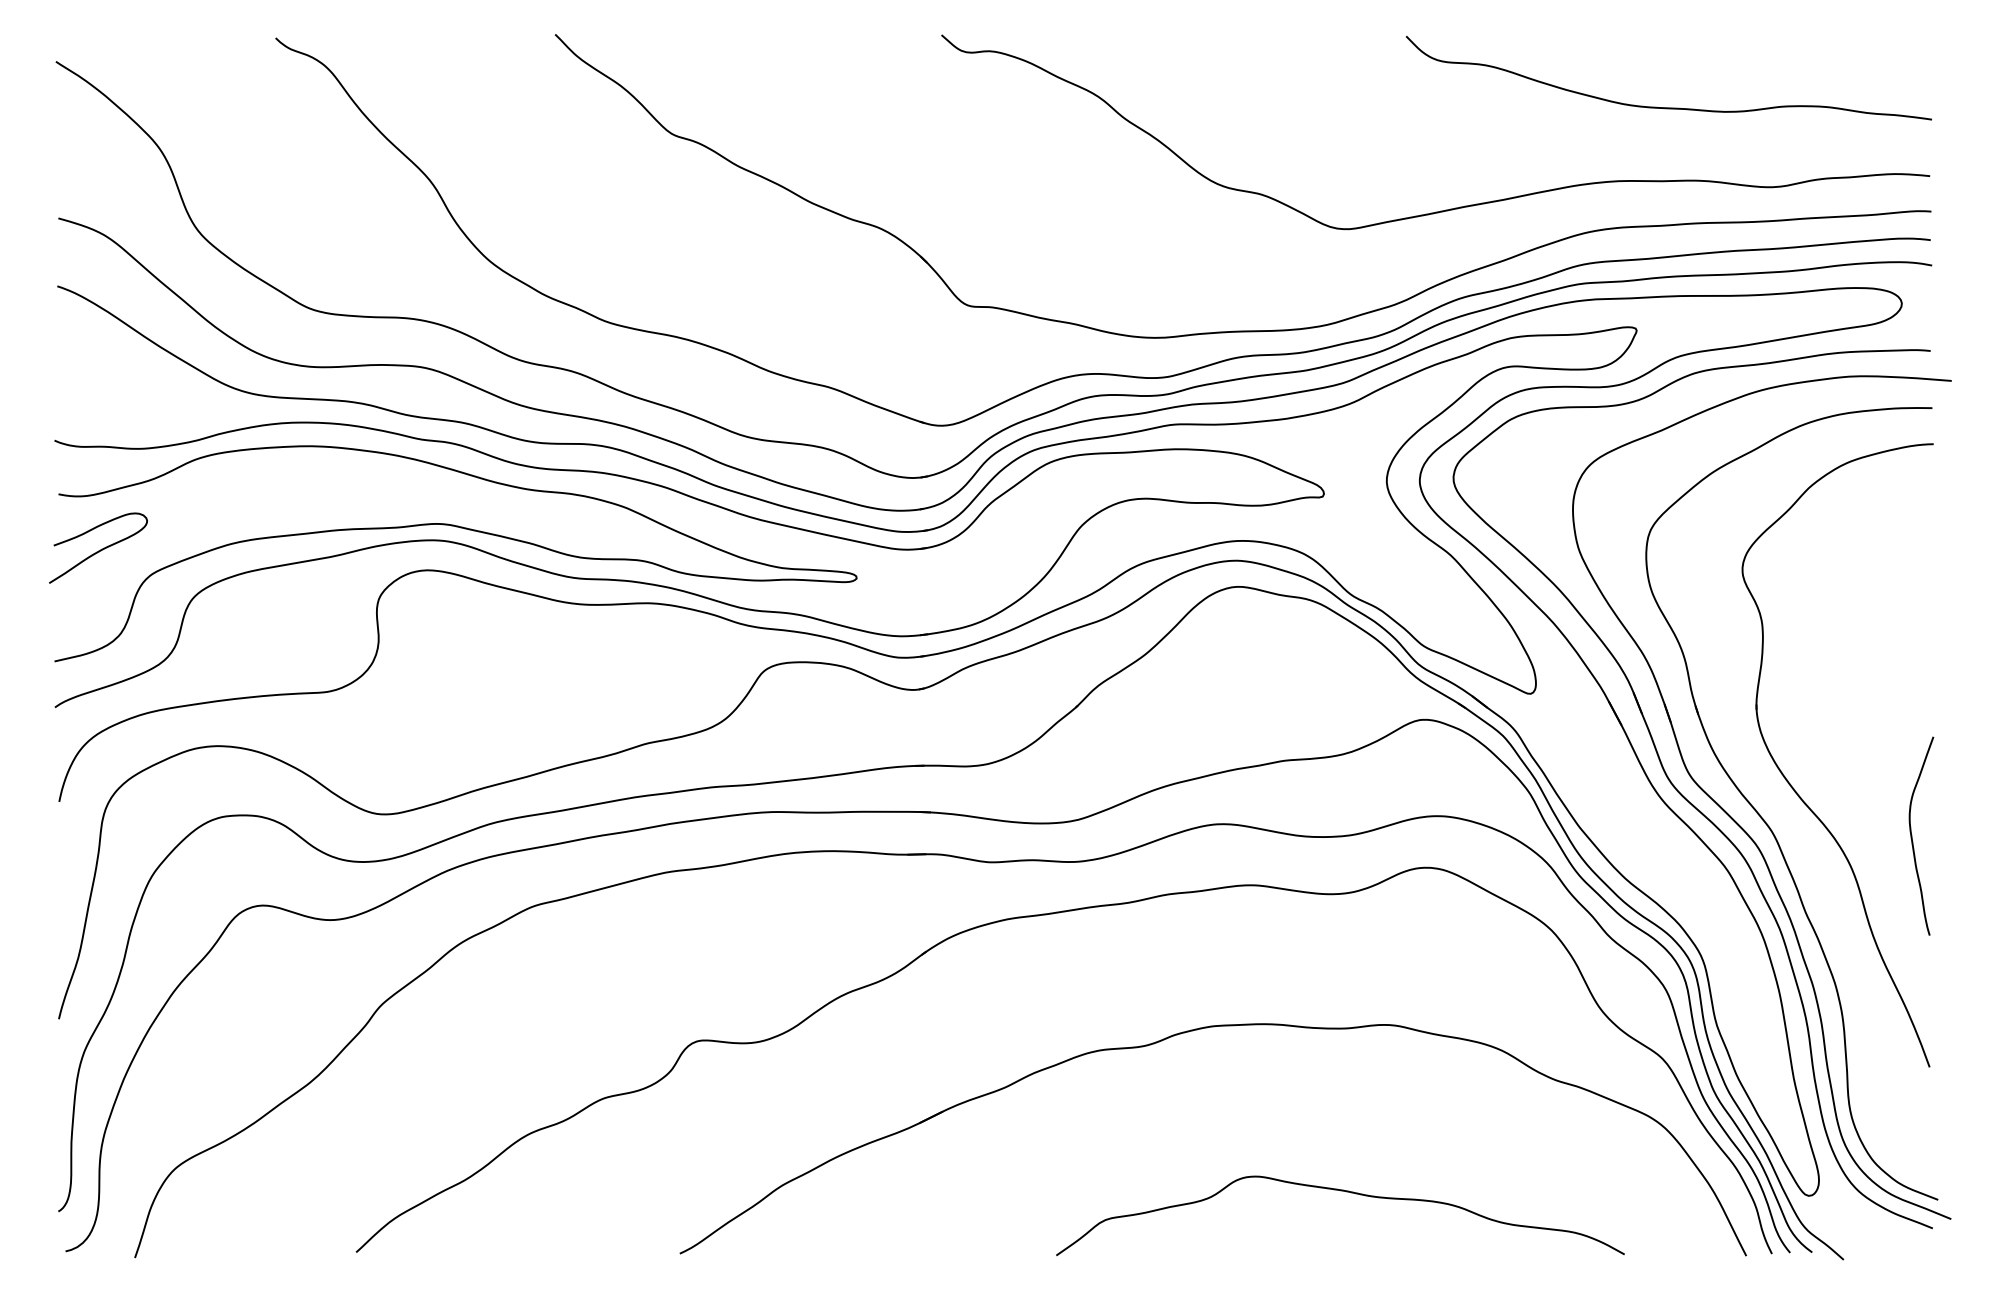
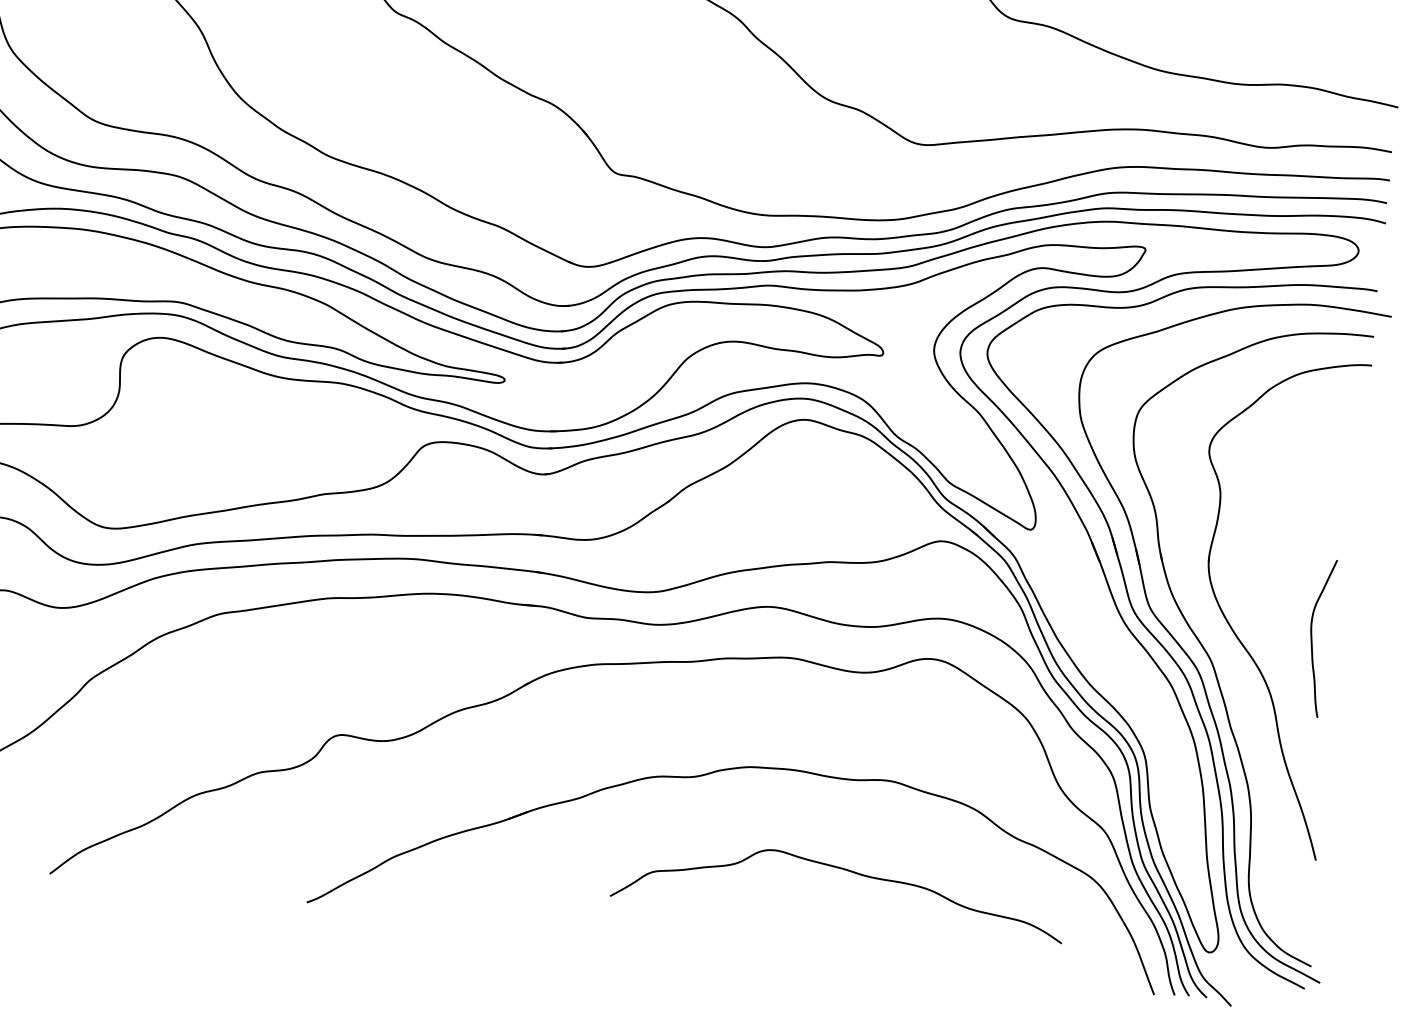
curve: (1912, 835) -> (1312, 636), moved
curve: (1346, 1192) -> (846, 870), moved

